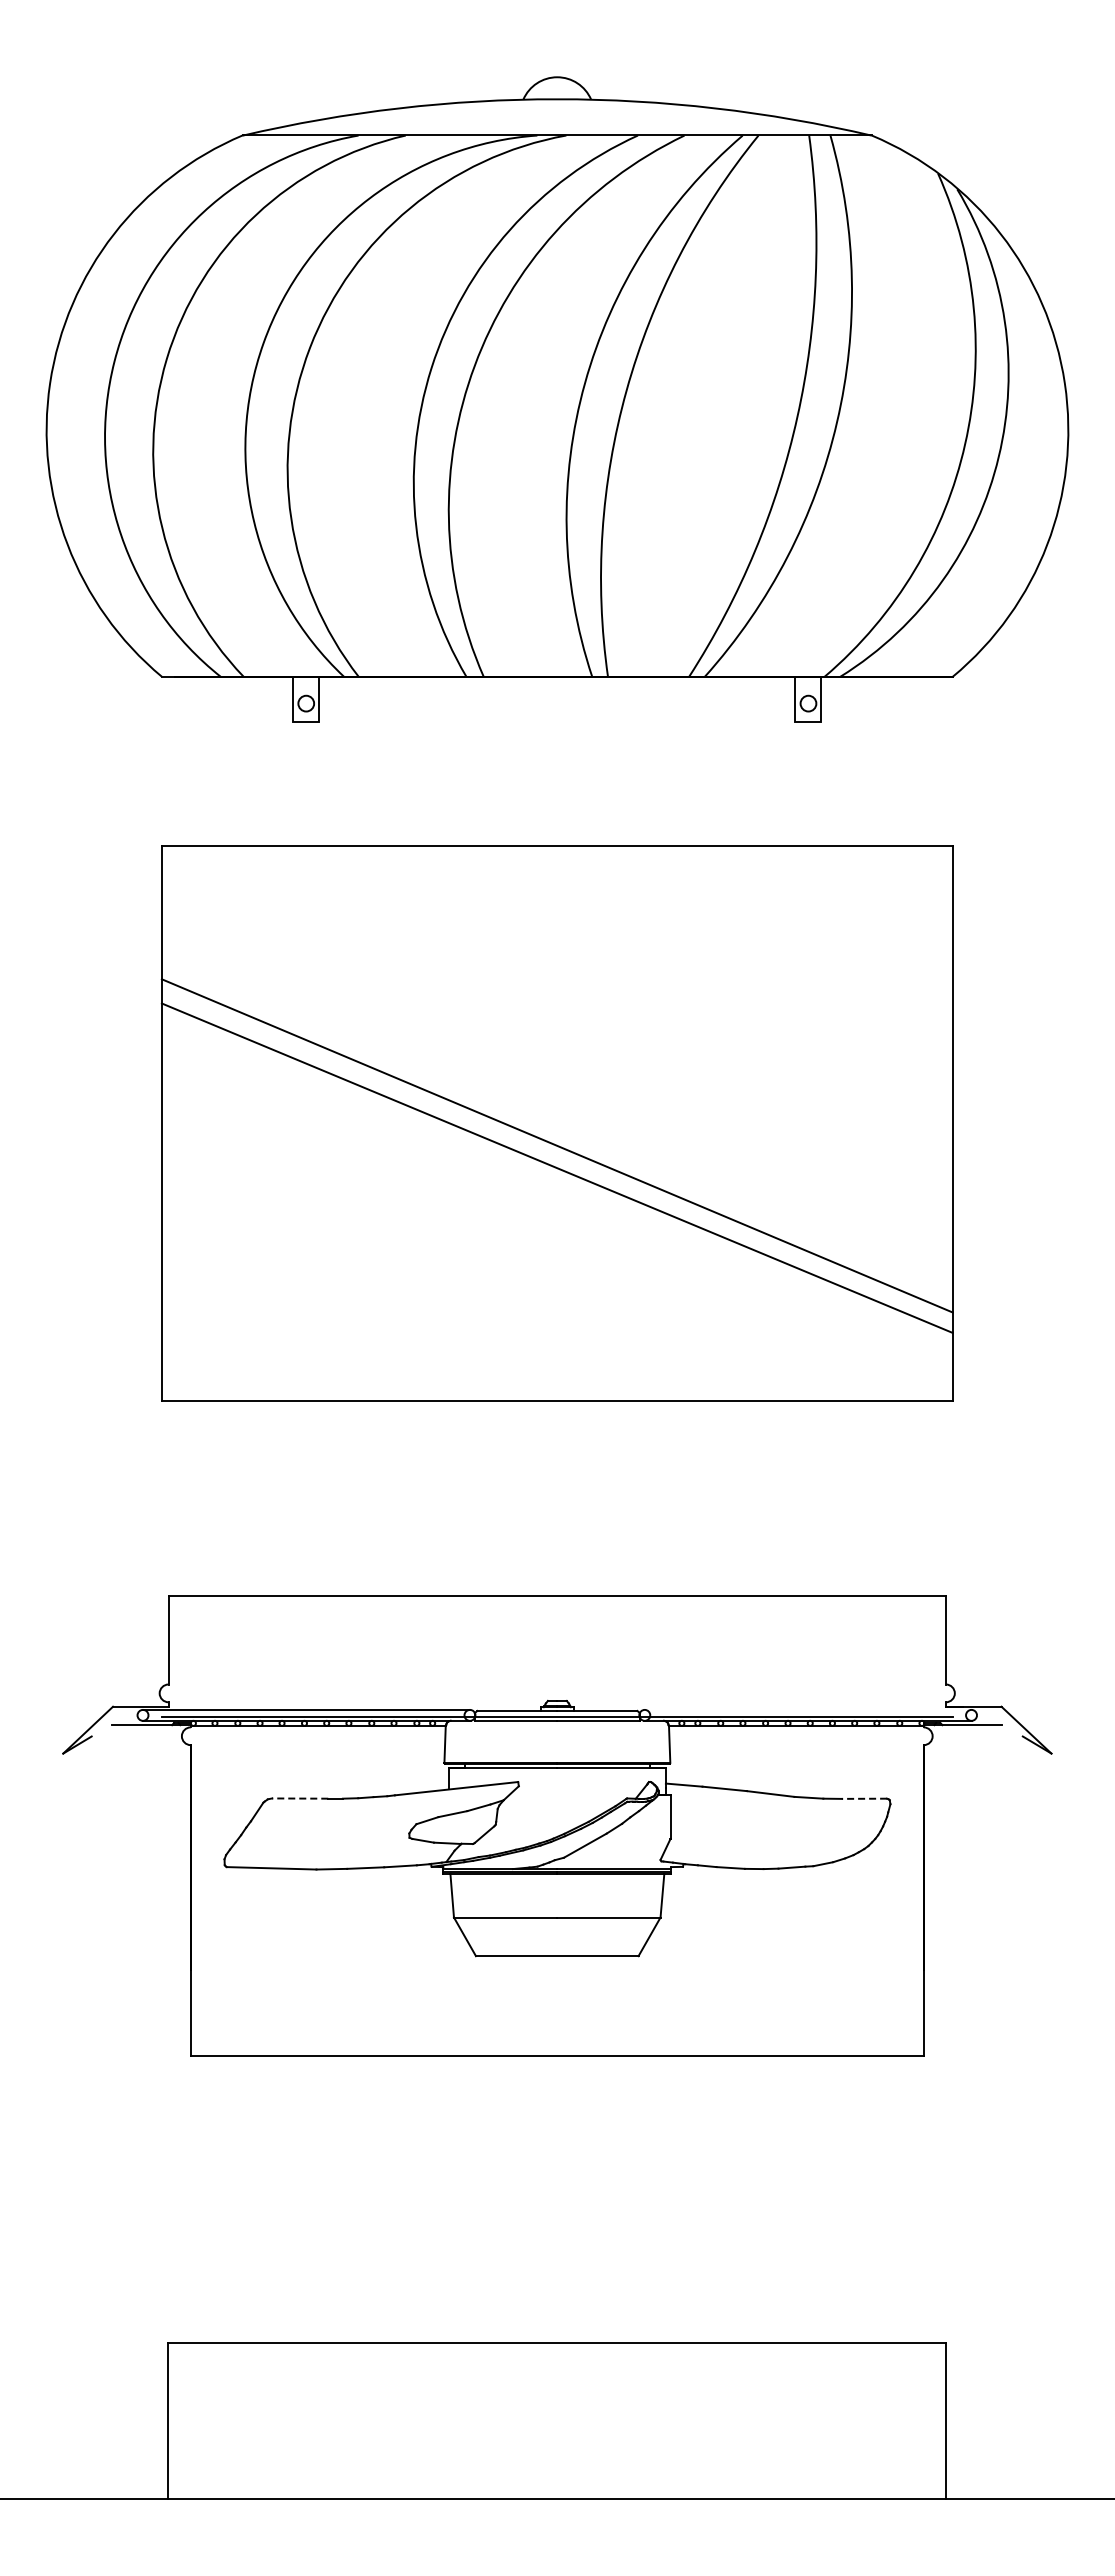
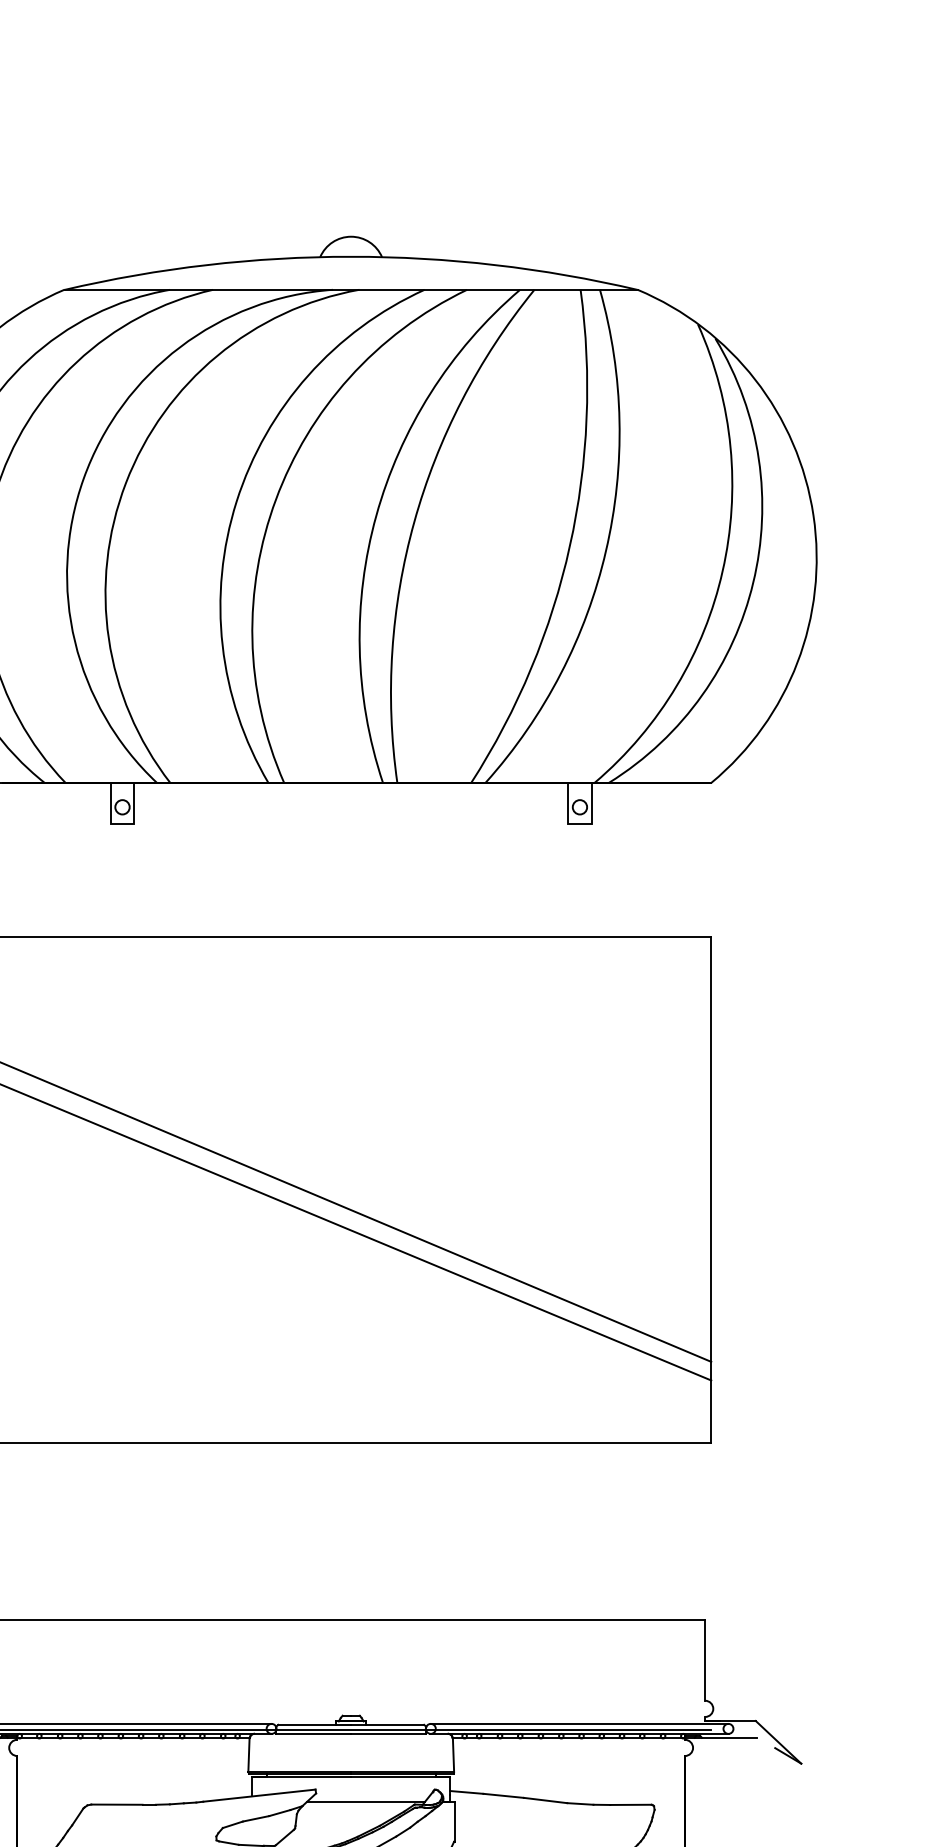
line: (807, 1709) -> (579, 1723), added
line: (573, 1795) -> (365, 1801), added
line: (299, 1798) -> (116, 1804), dashed -> solid
line: (864, 1798) -> (630, 1804), dashed -> solid

